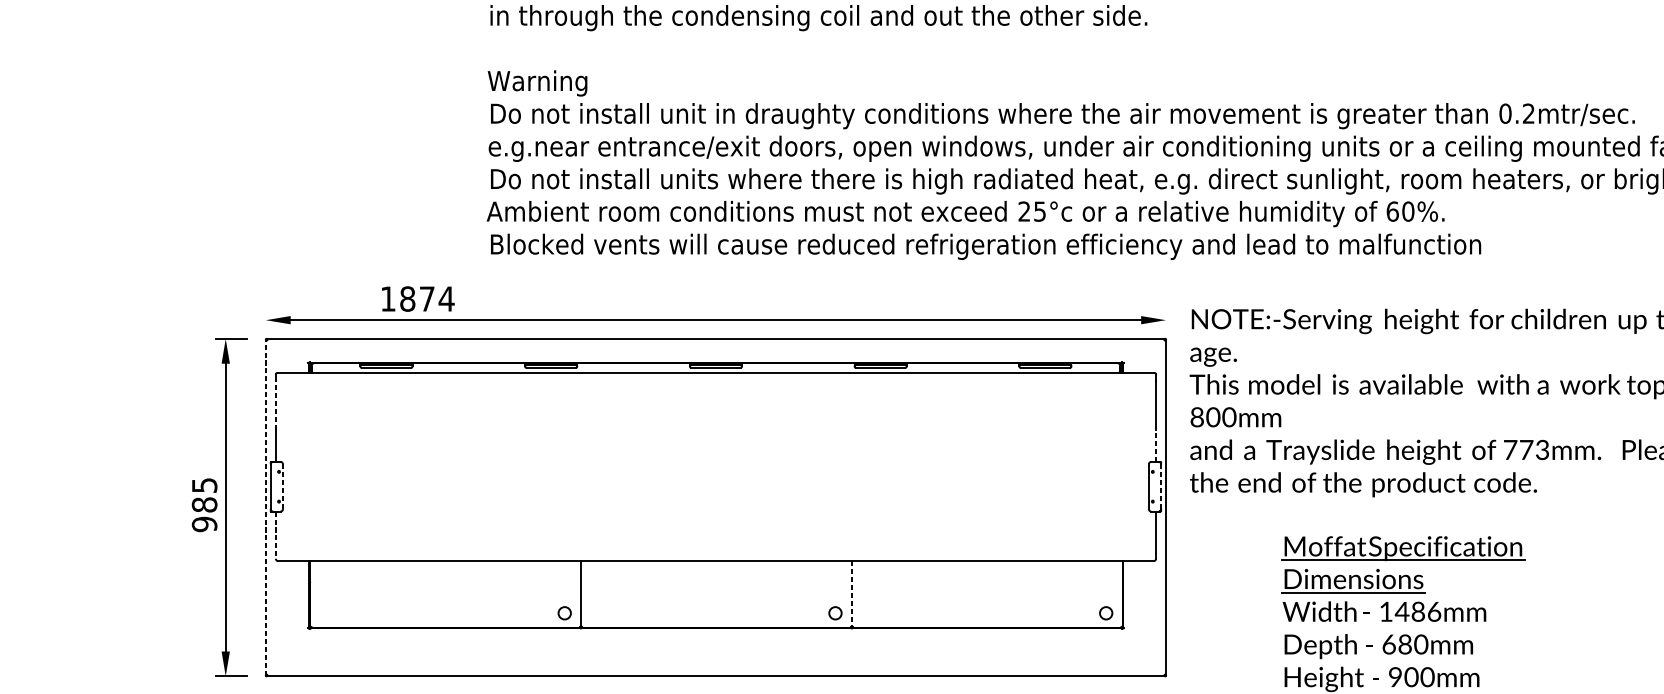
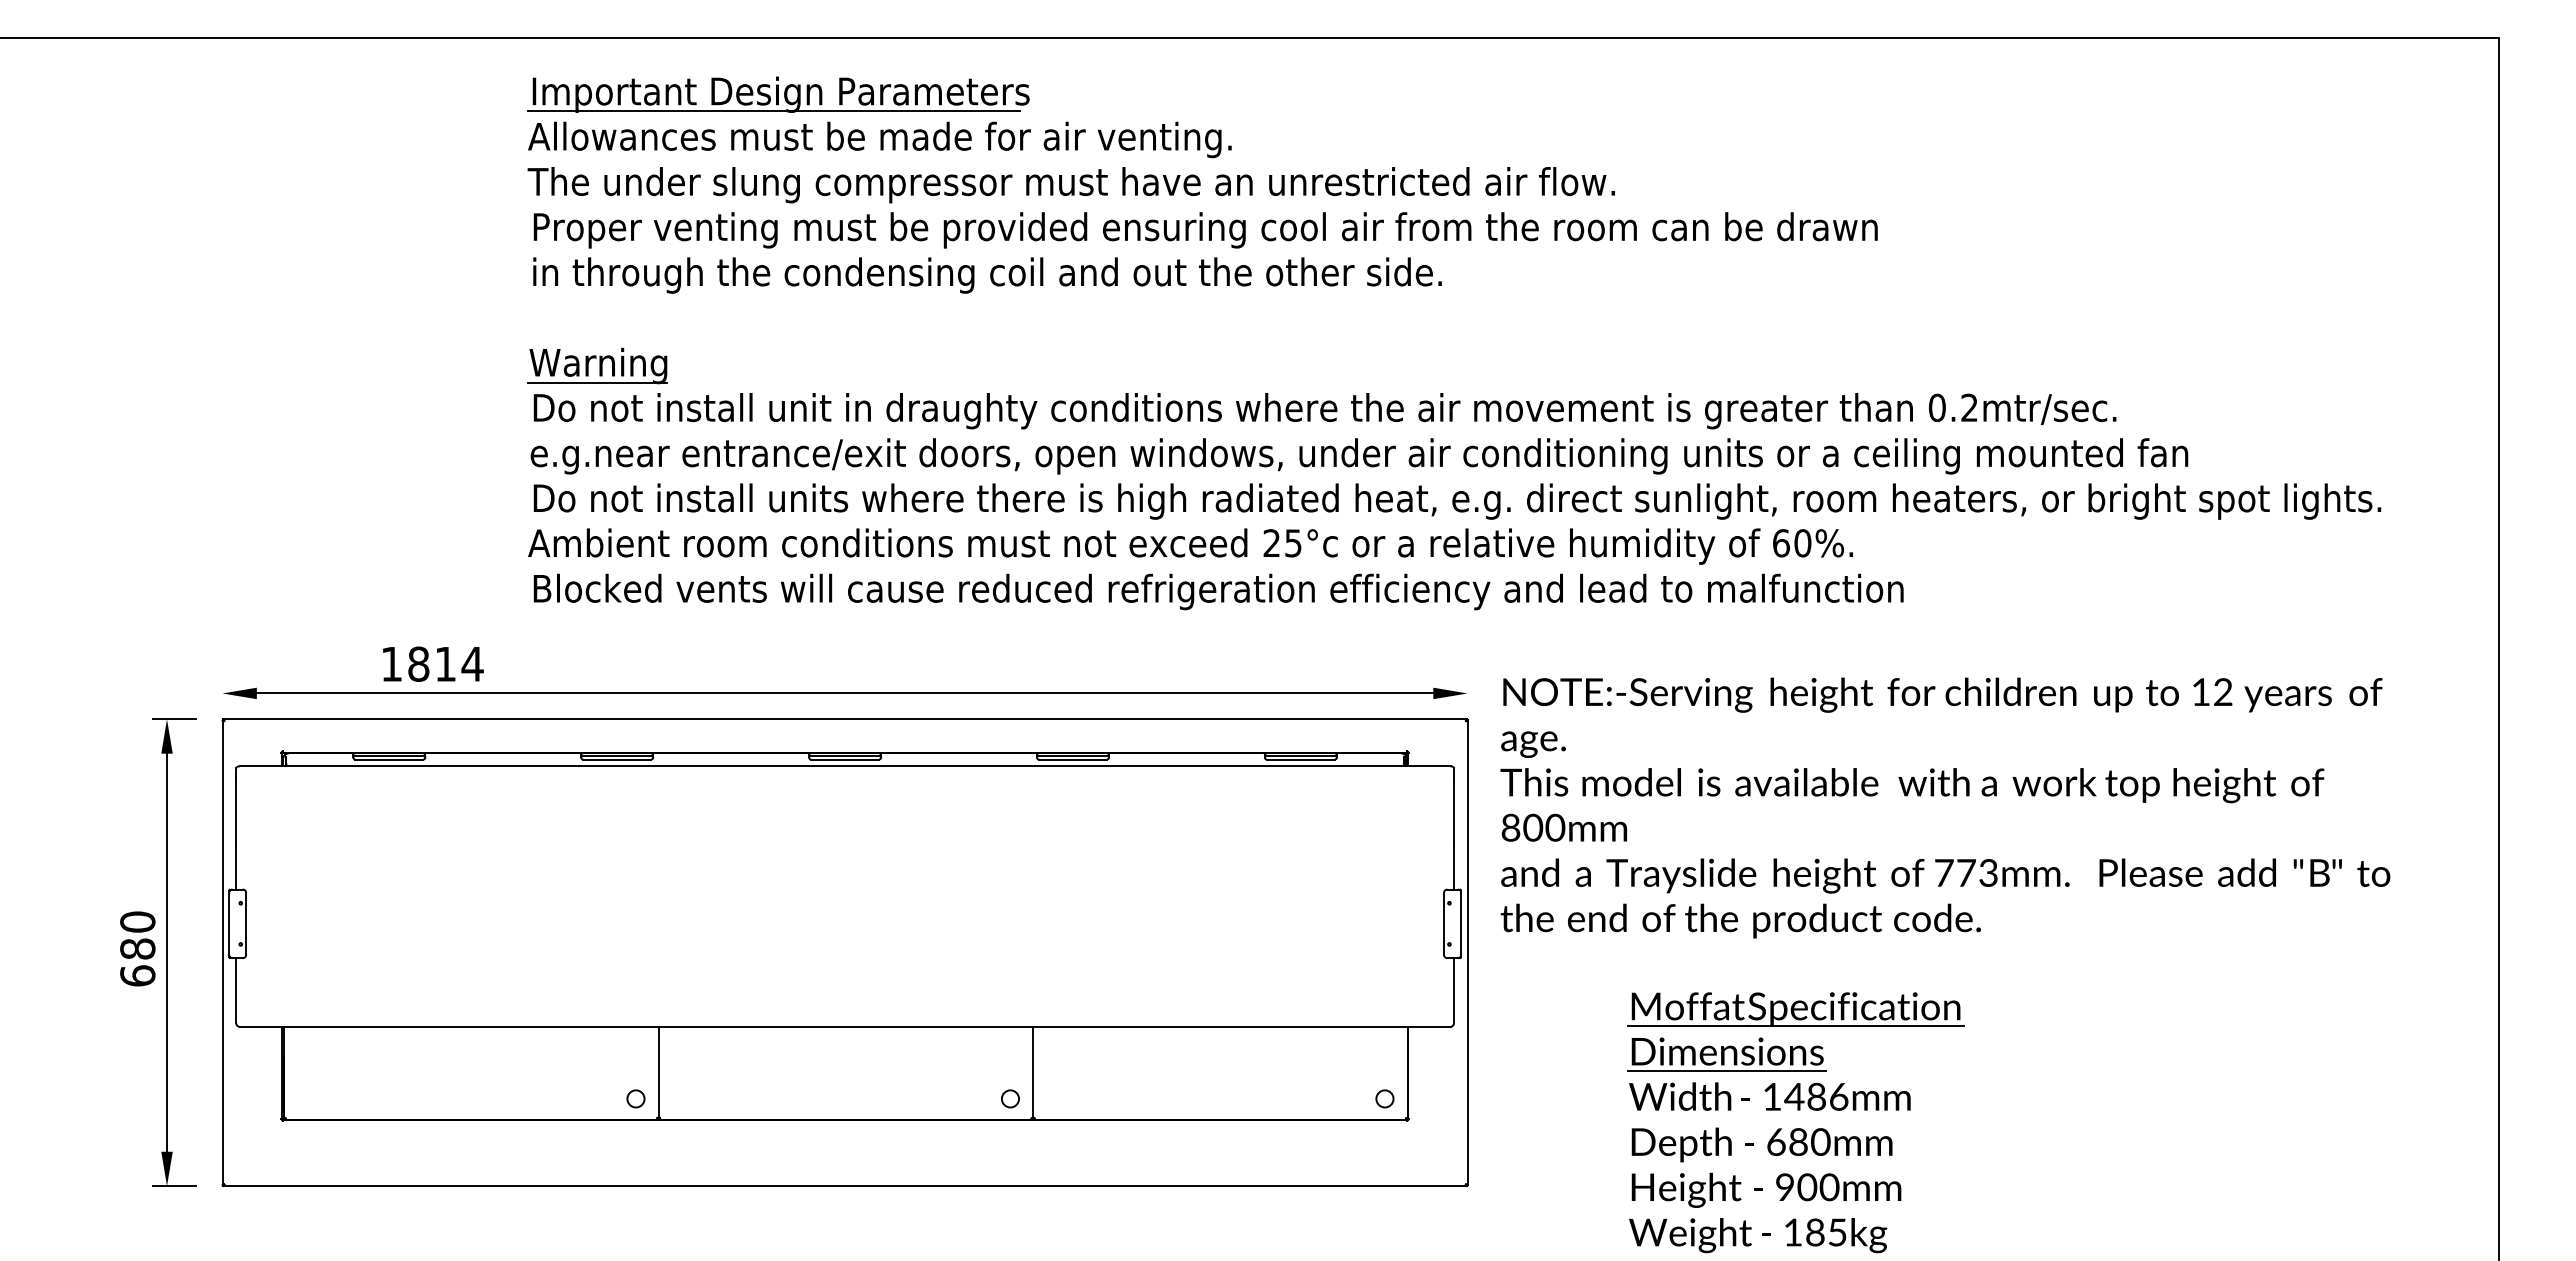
line: (536, 95) -> (596, 382), added
text: (427, 299) -> (445, 664), 1874 -> 1814
line: (275, 405) -> (236, 811), dashed -> solid
line: (1155, 445) -> (1453, 866), dashed -> solid
line: (283, 486) -> (246, 923), dashed -> solid
line: (1161, 486) -> (1461, 923), dashed -> solid
text: (204, 504) -> (137, 948), 985 -> 680
line: (265, 507) -> (222, 952), dashed -> solid
line: (275, 534) -> (236, 990), dashed -> solid
line: (852, 594) -> (1033, 1073), dashed -> solid

